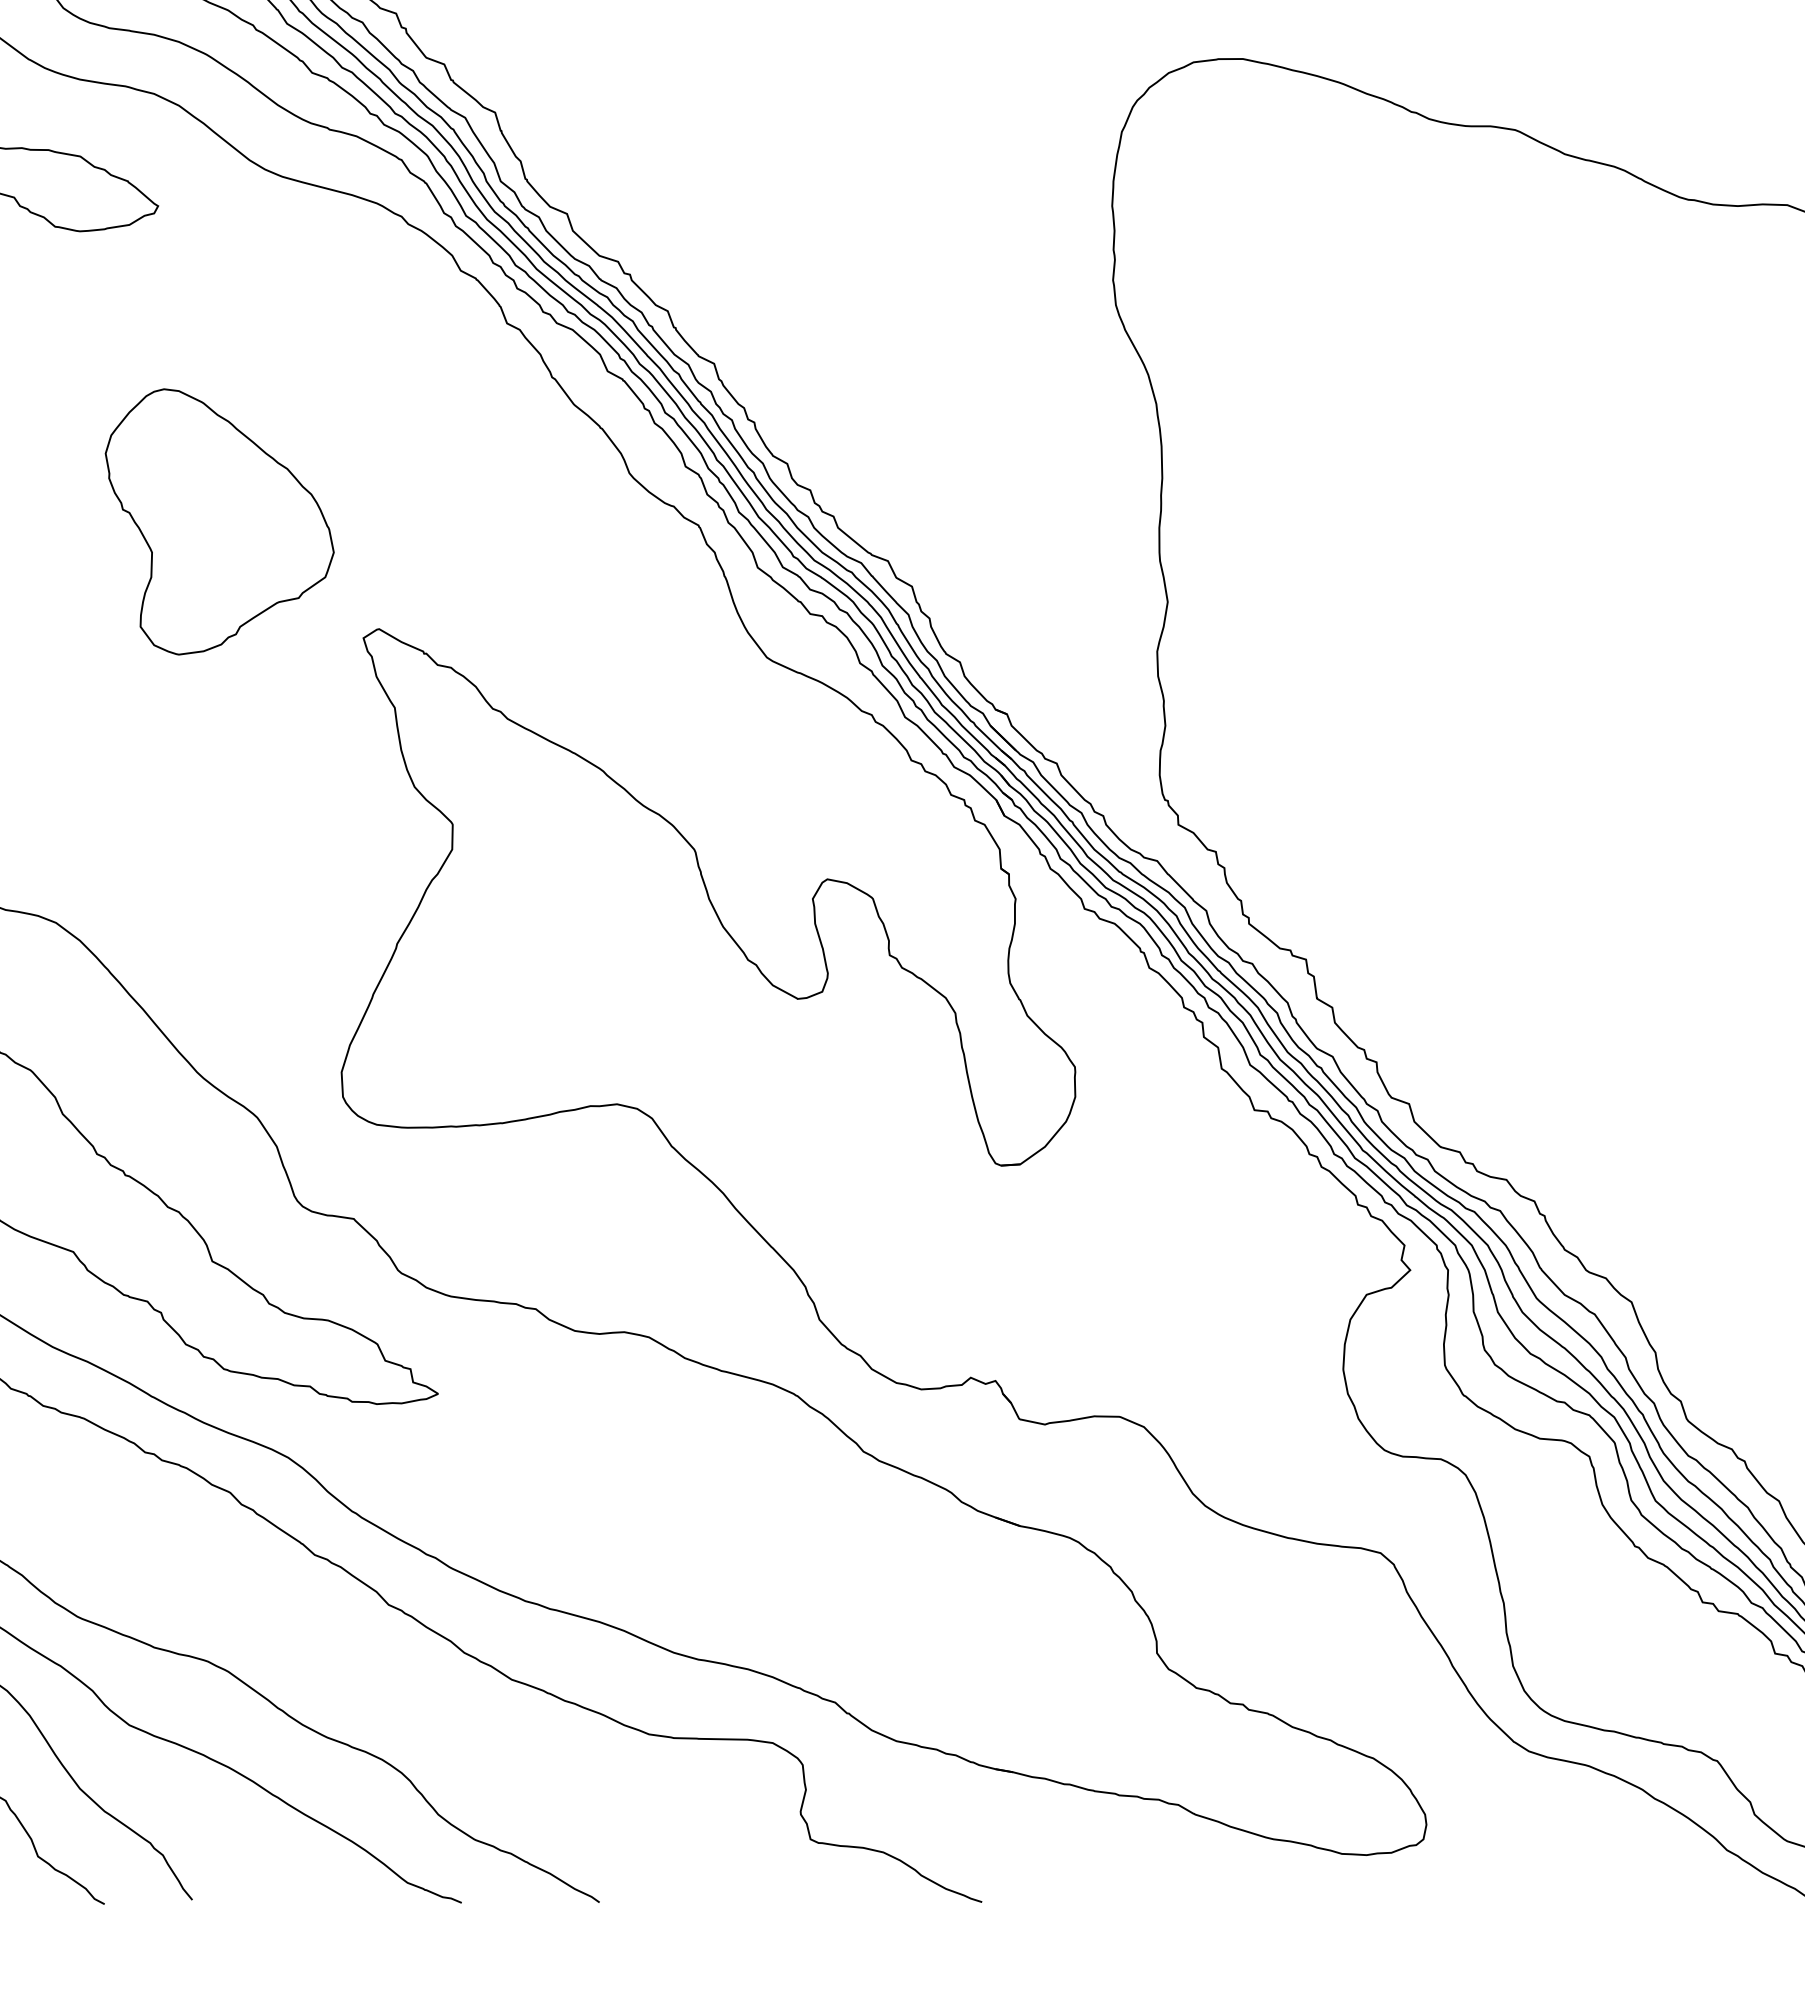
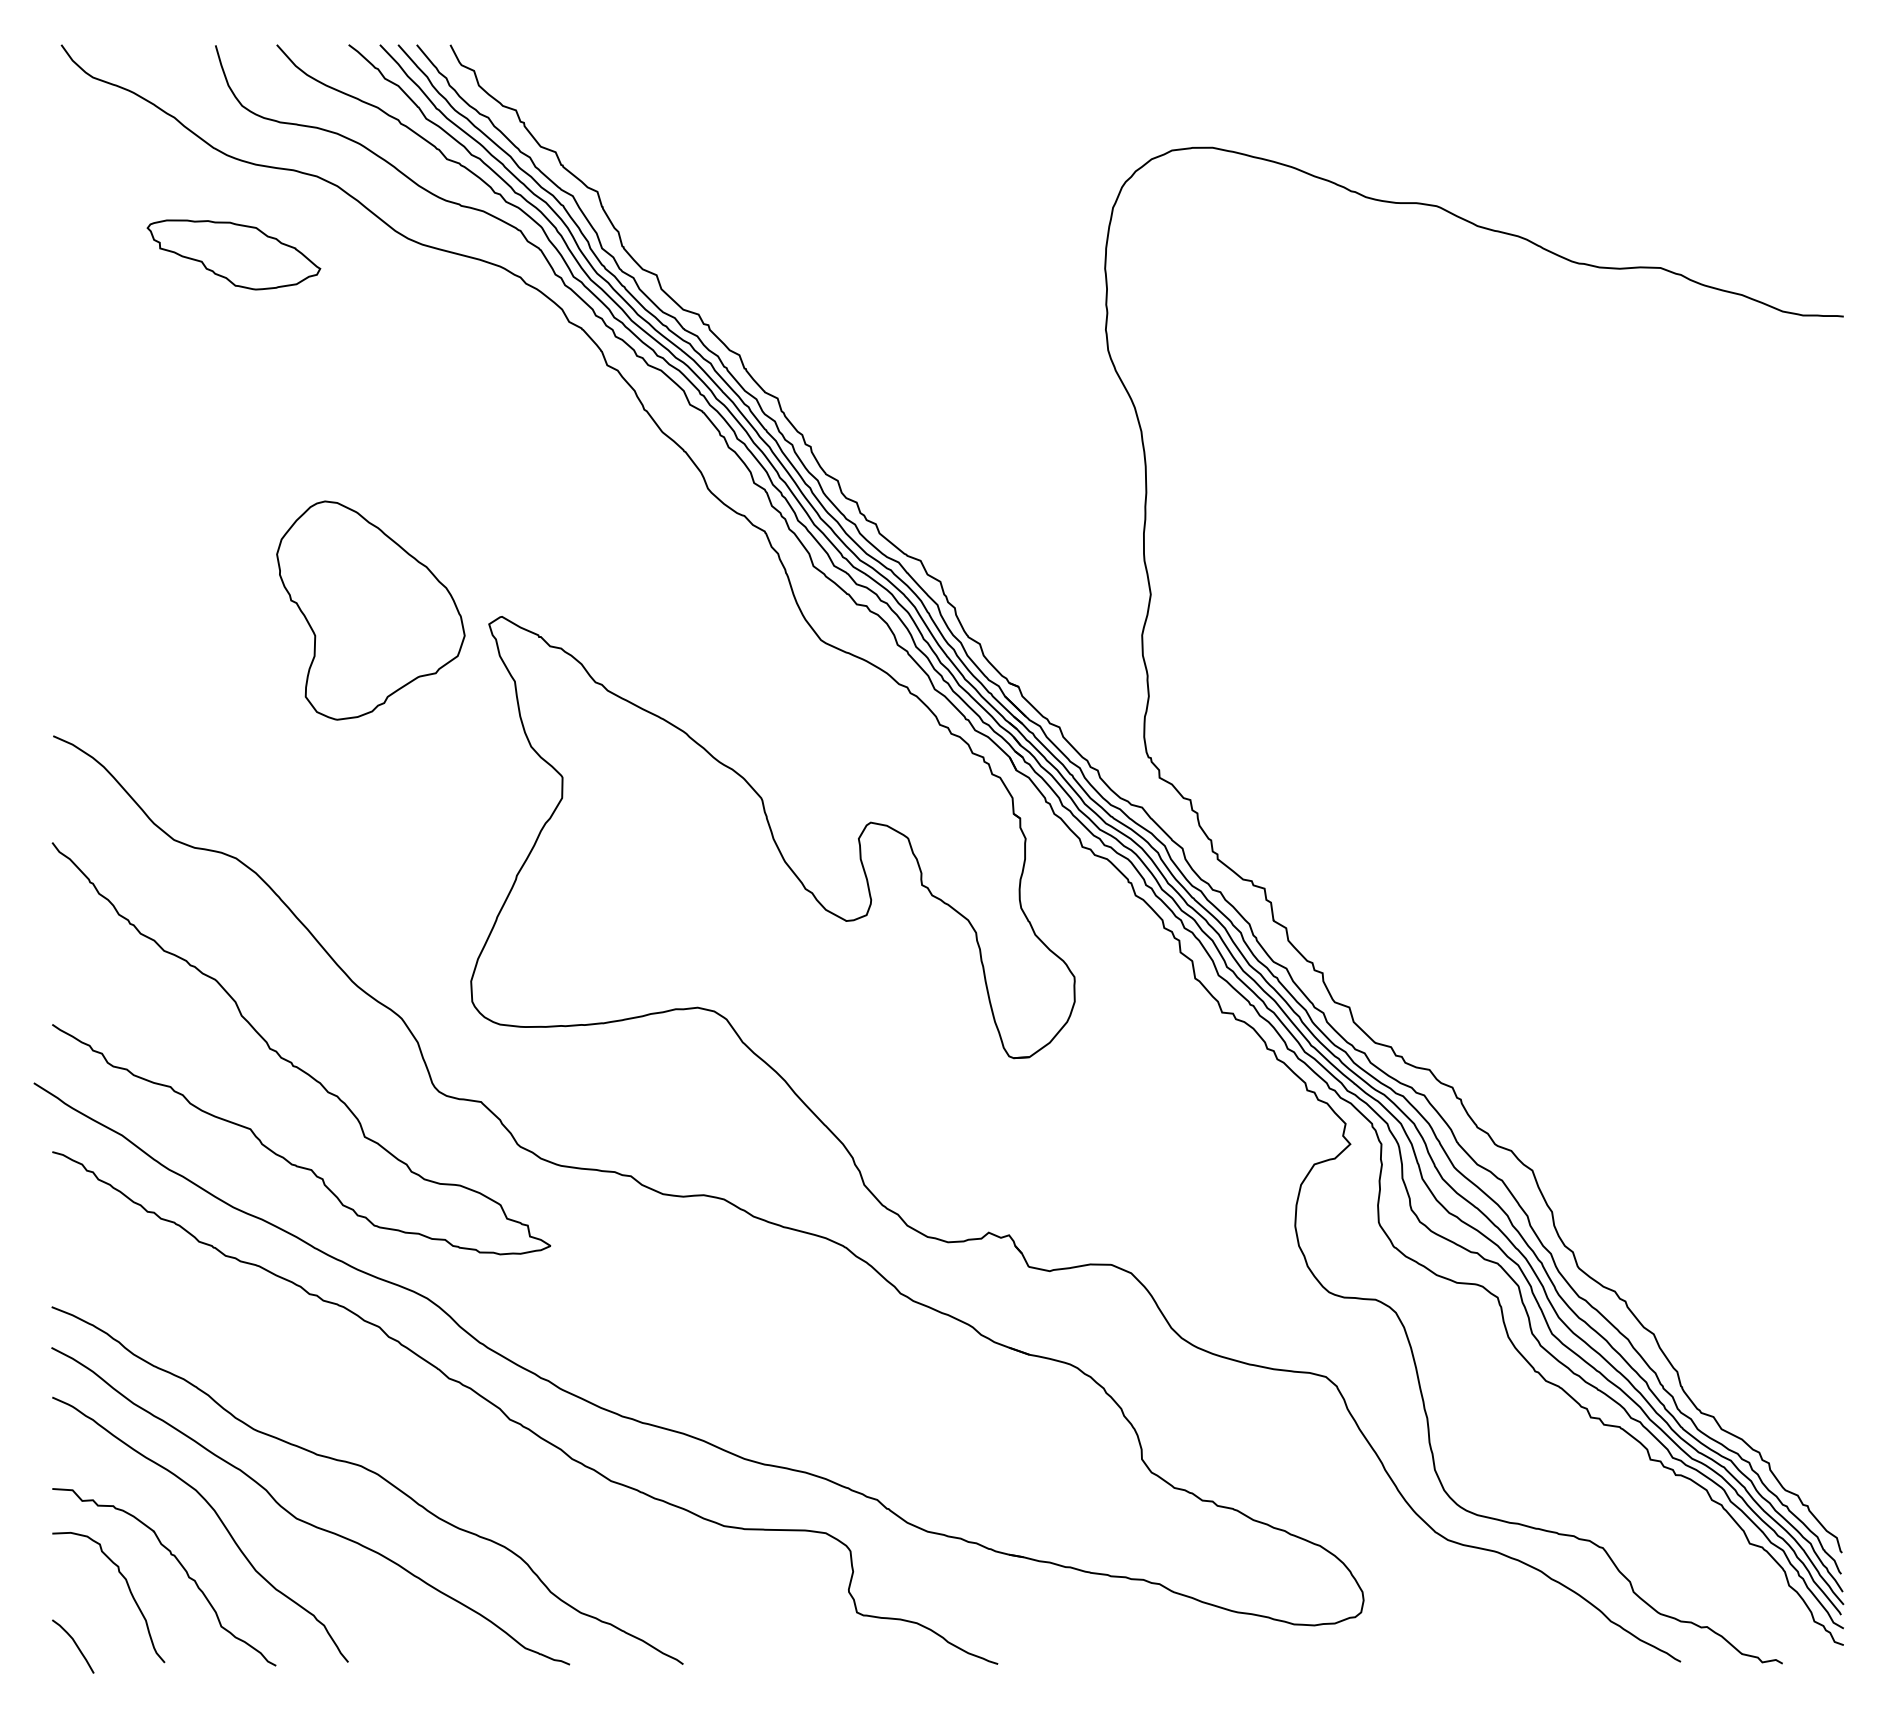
part: (219, 521) -> (370, 610), moved

